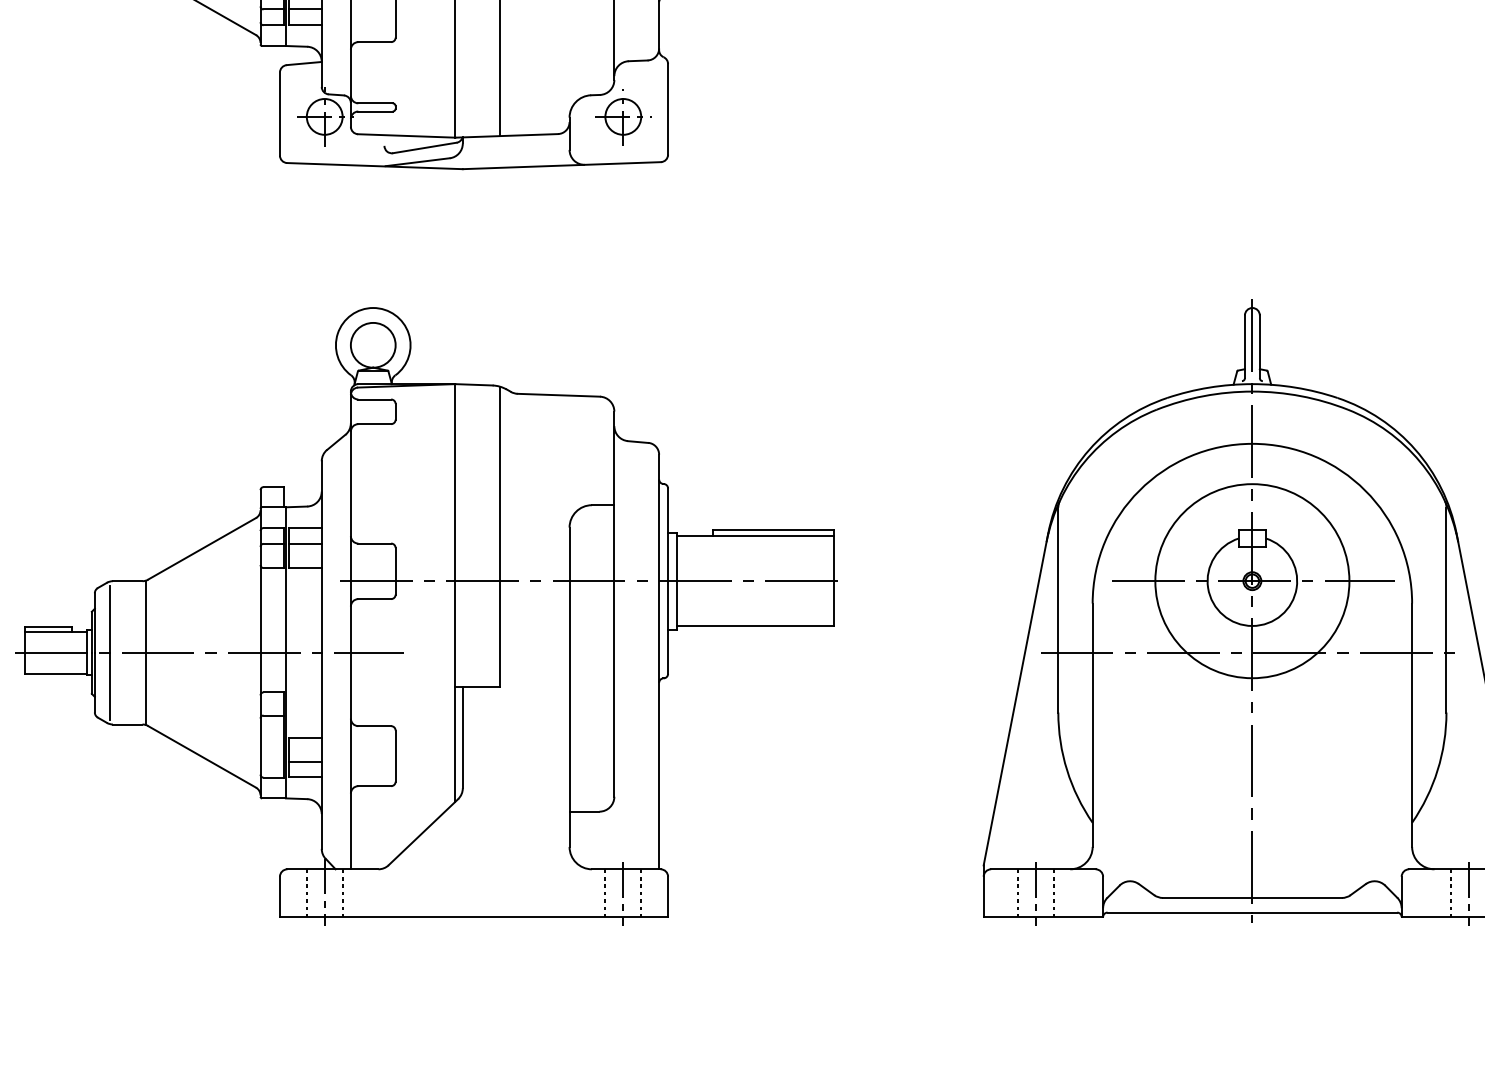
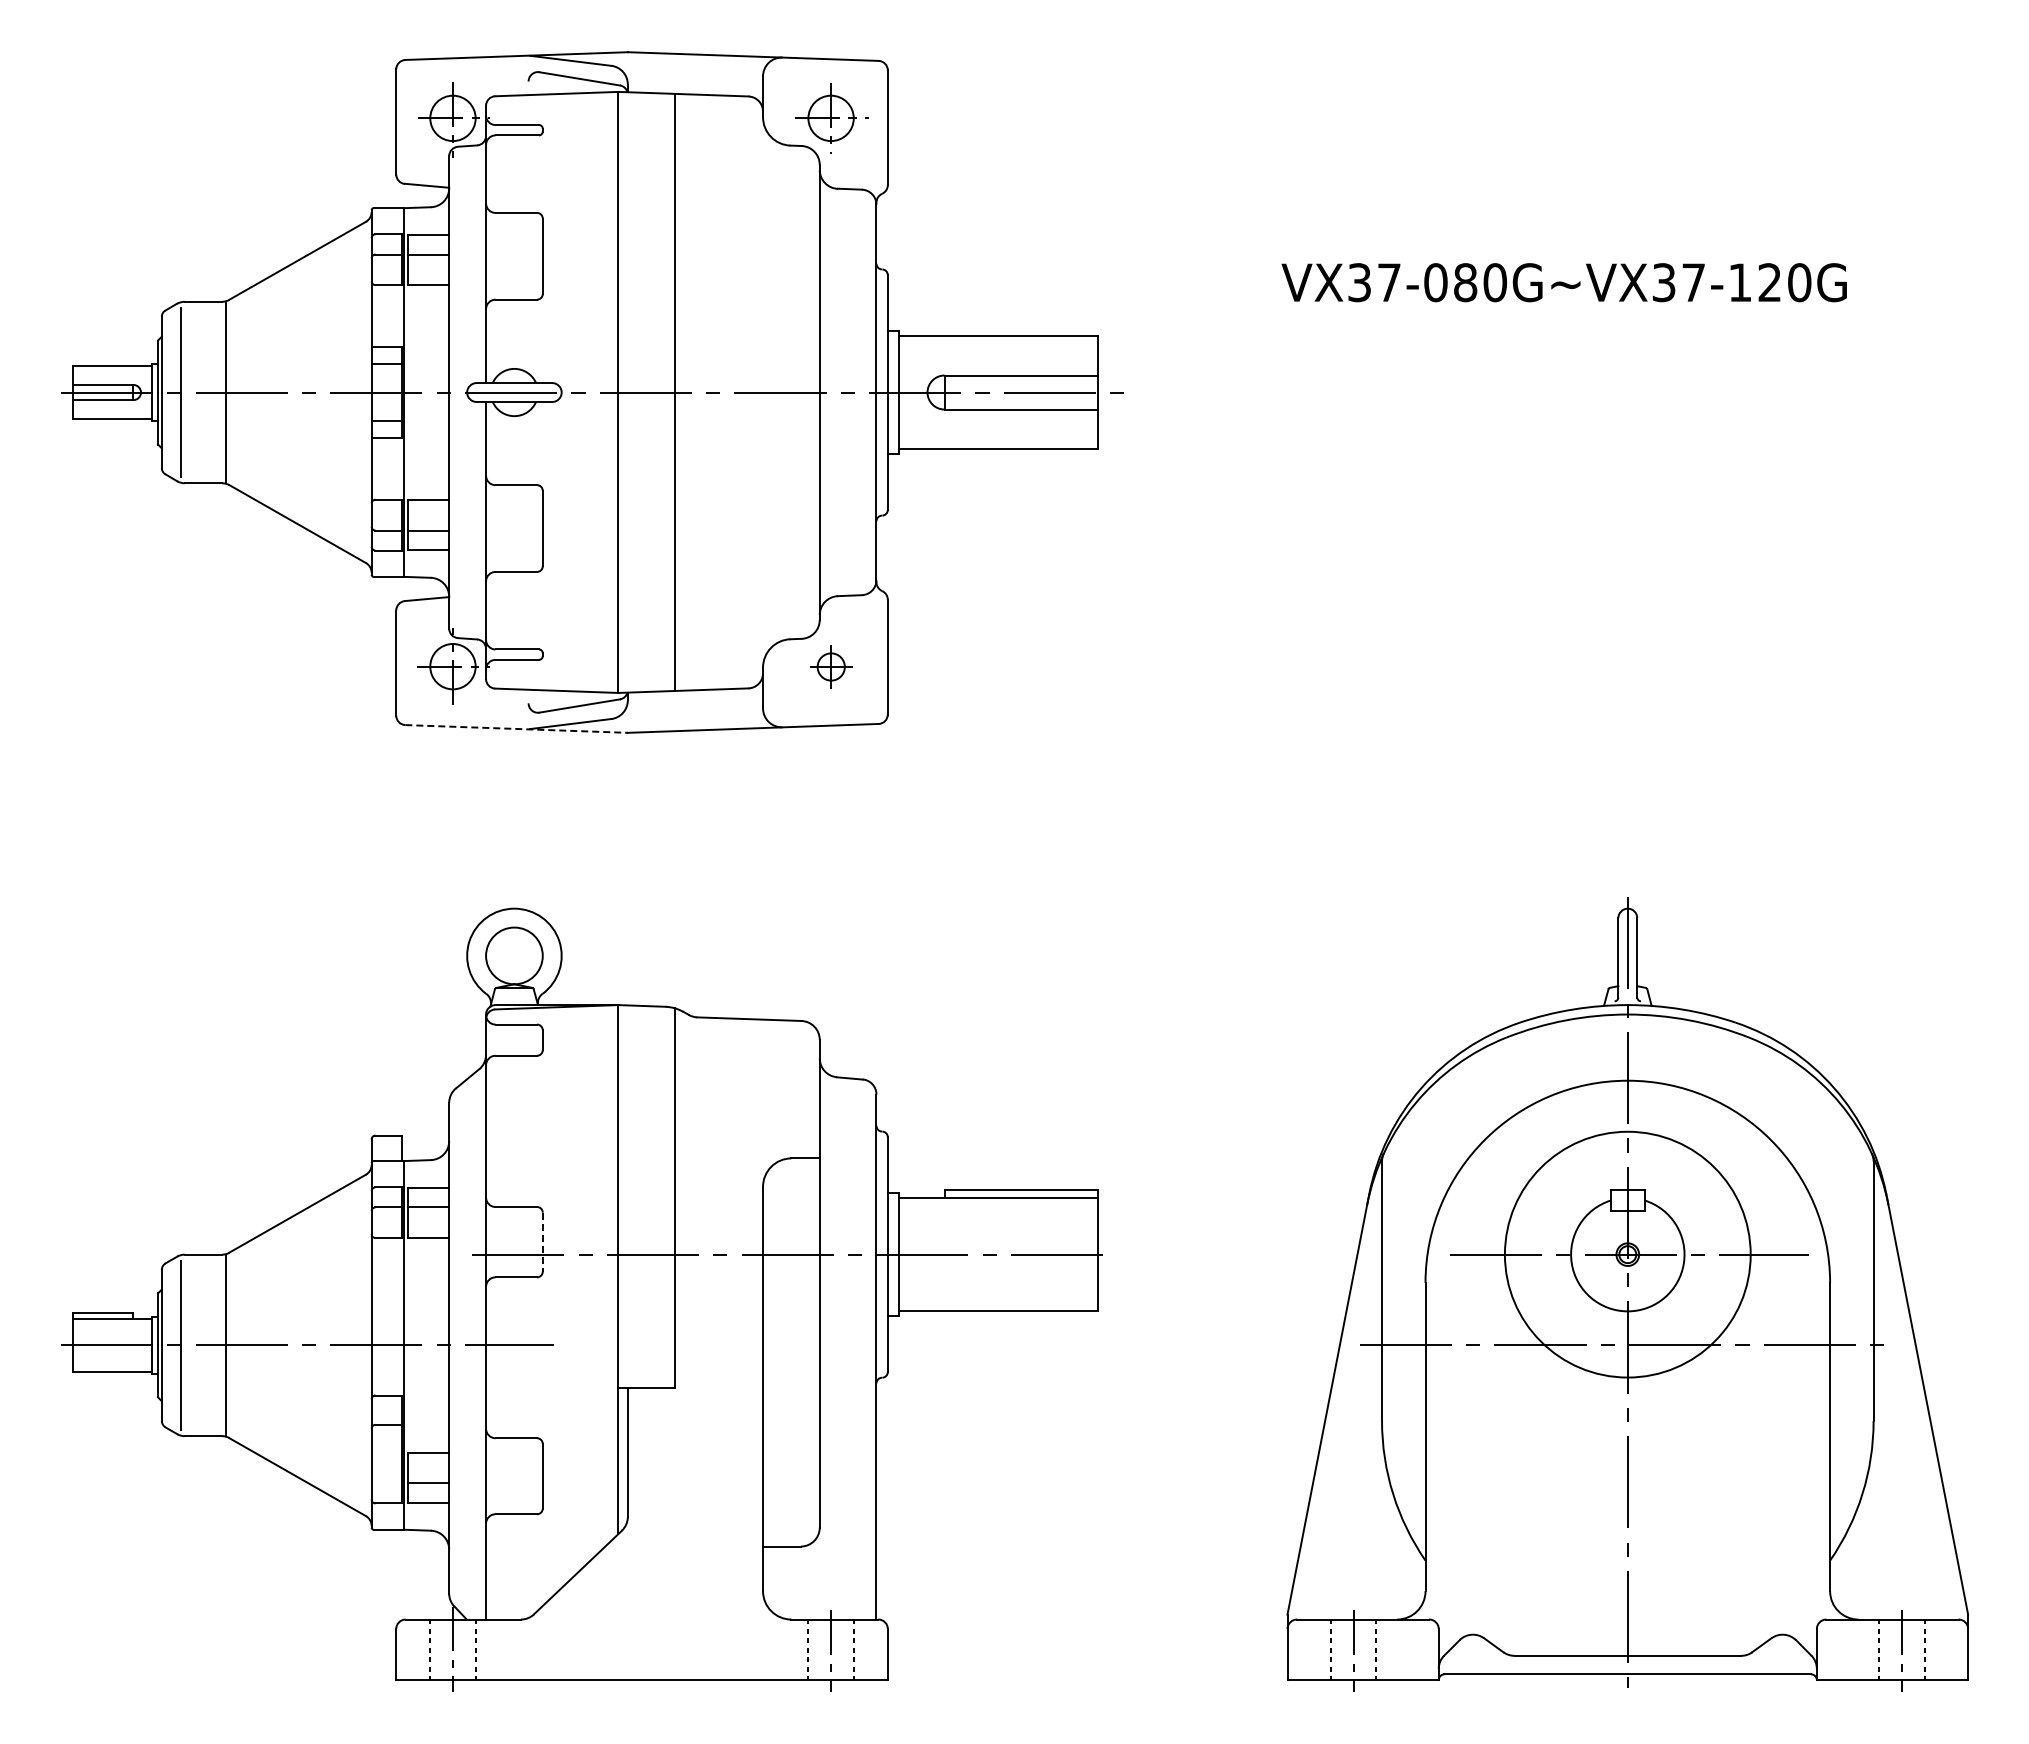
part: (623, 117) -> (831, 667), size x0.6
line: (375, 165) -> (517, 728), solid -> dashed
line: (395, 571) -> (542, 1242), solid -> dashed

